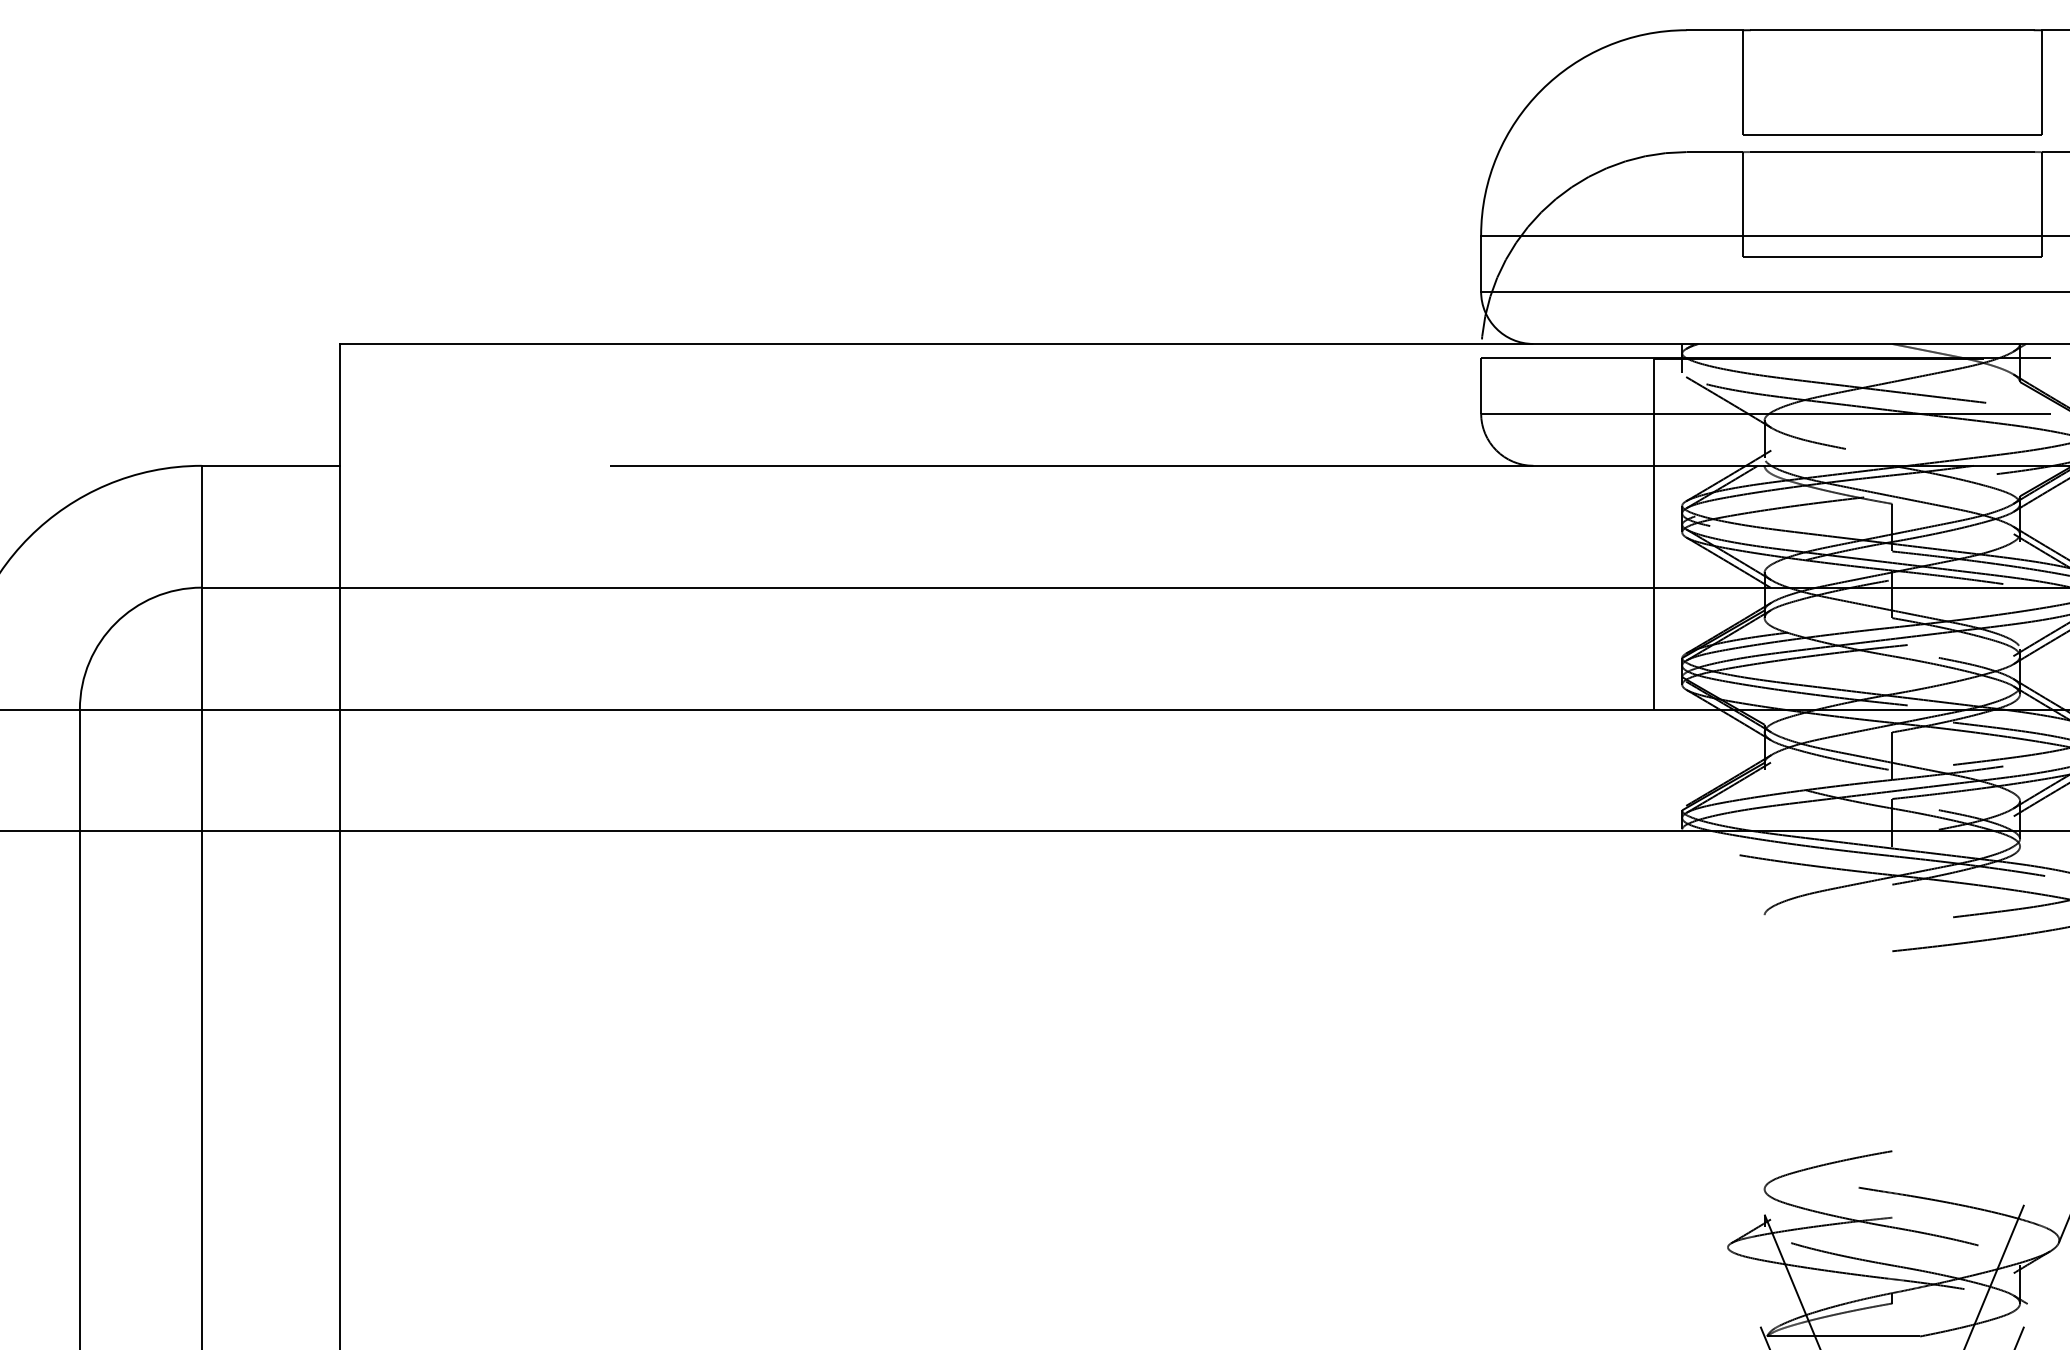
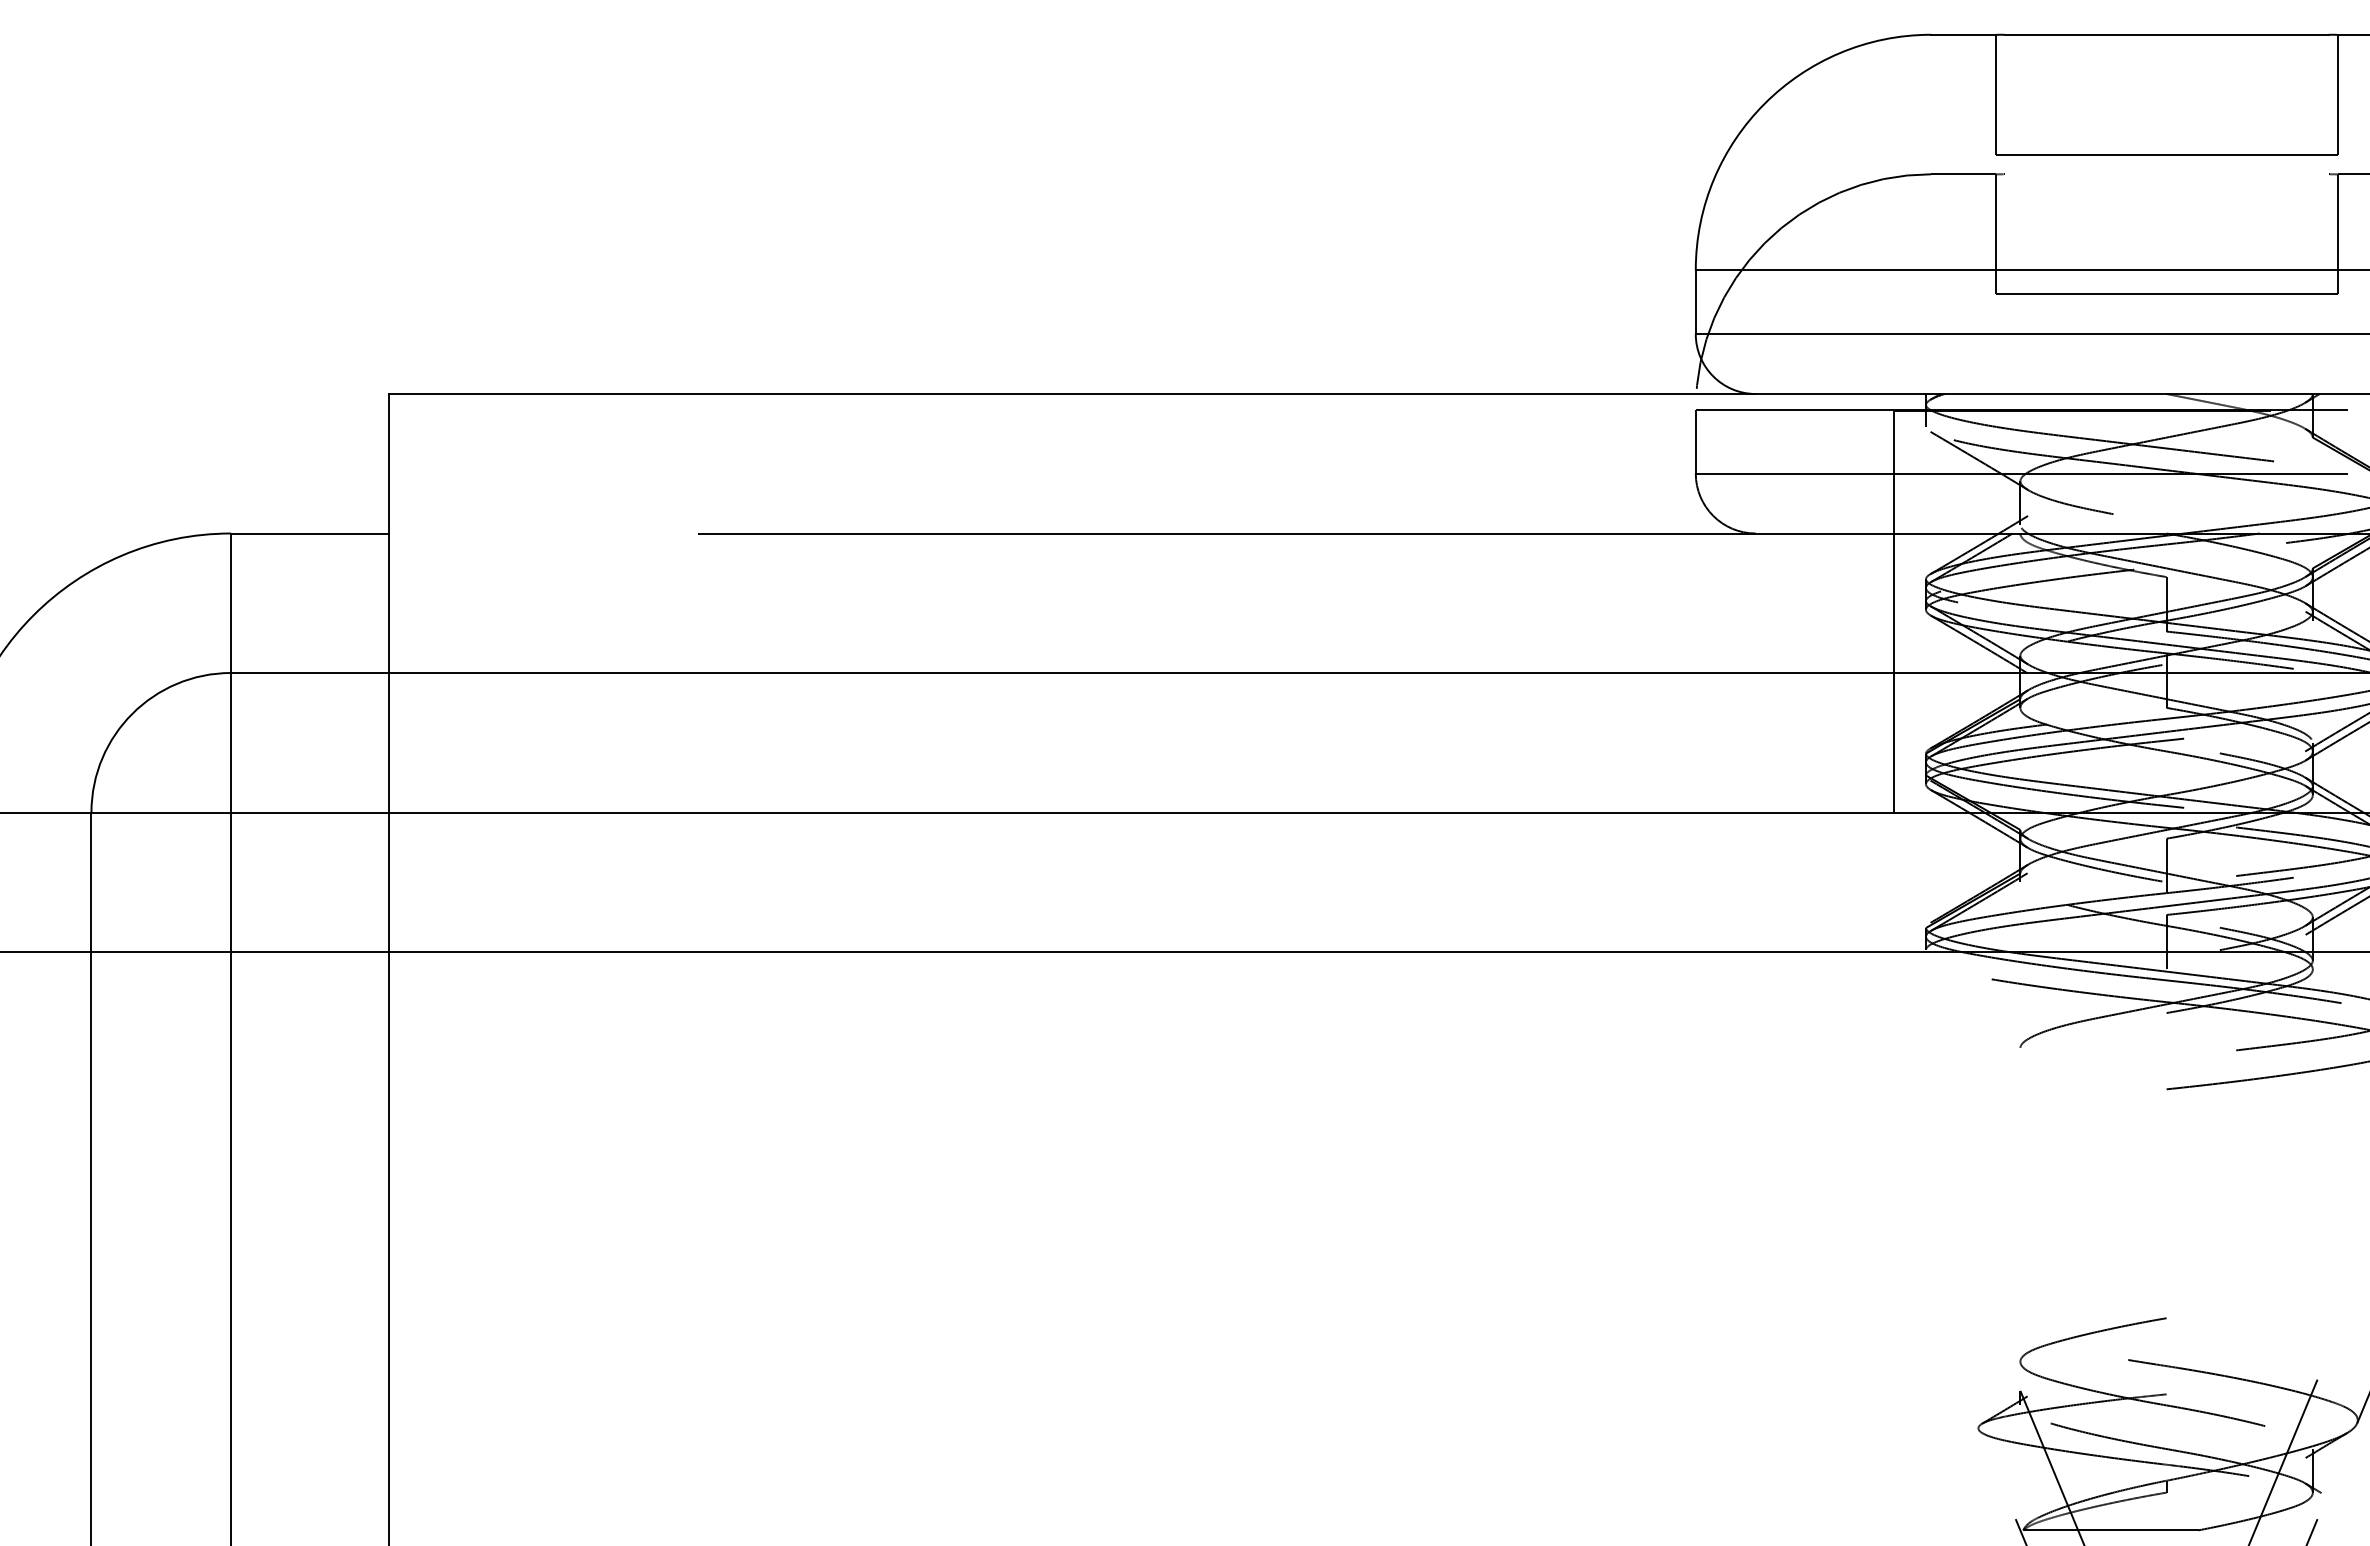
line: (1892, 152) -> (2166, 174), removed

